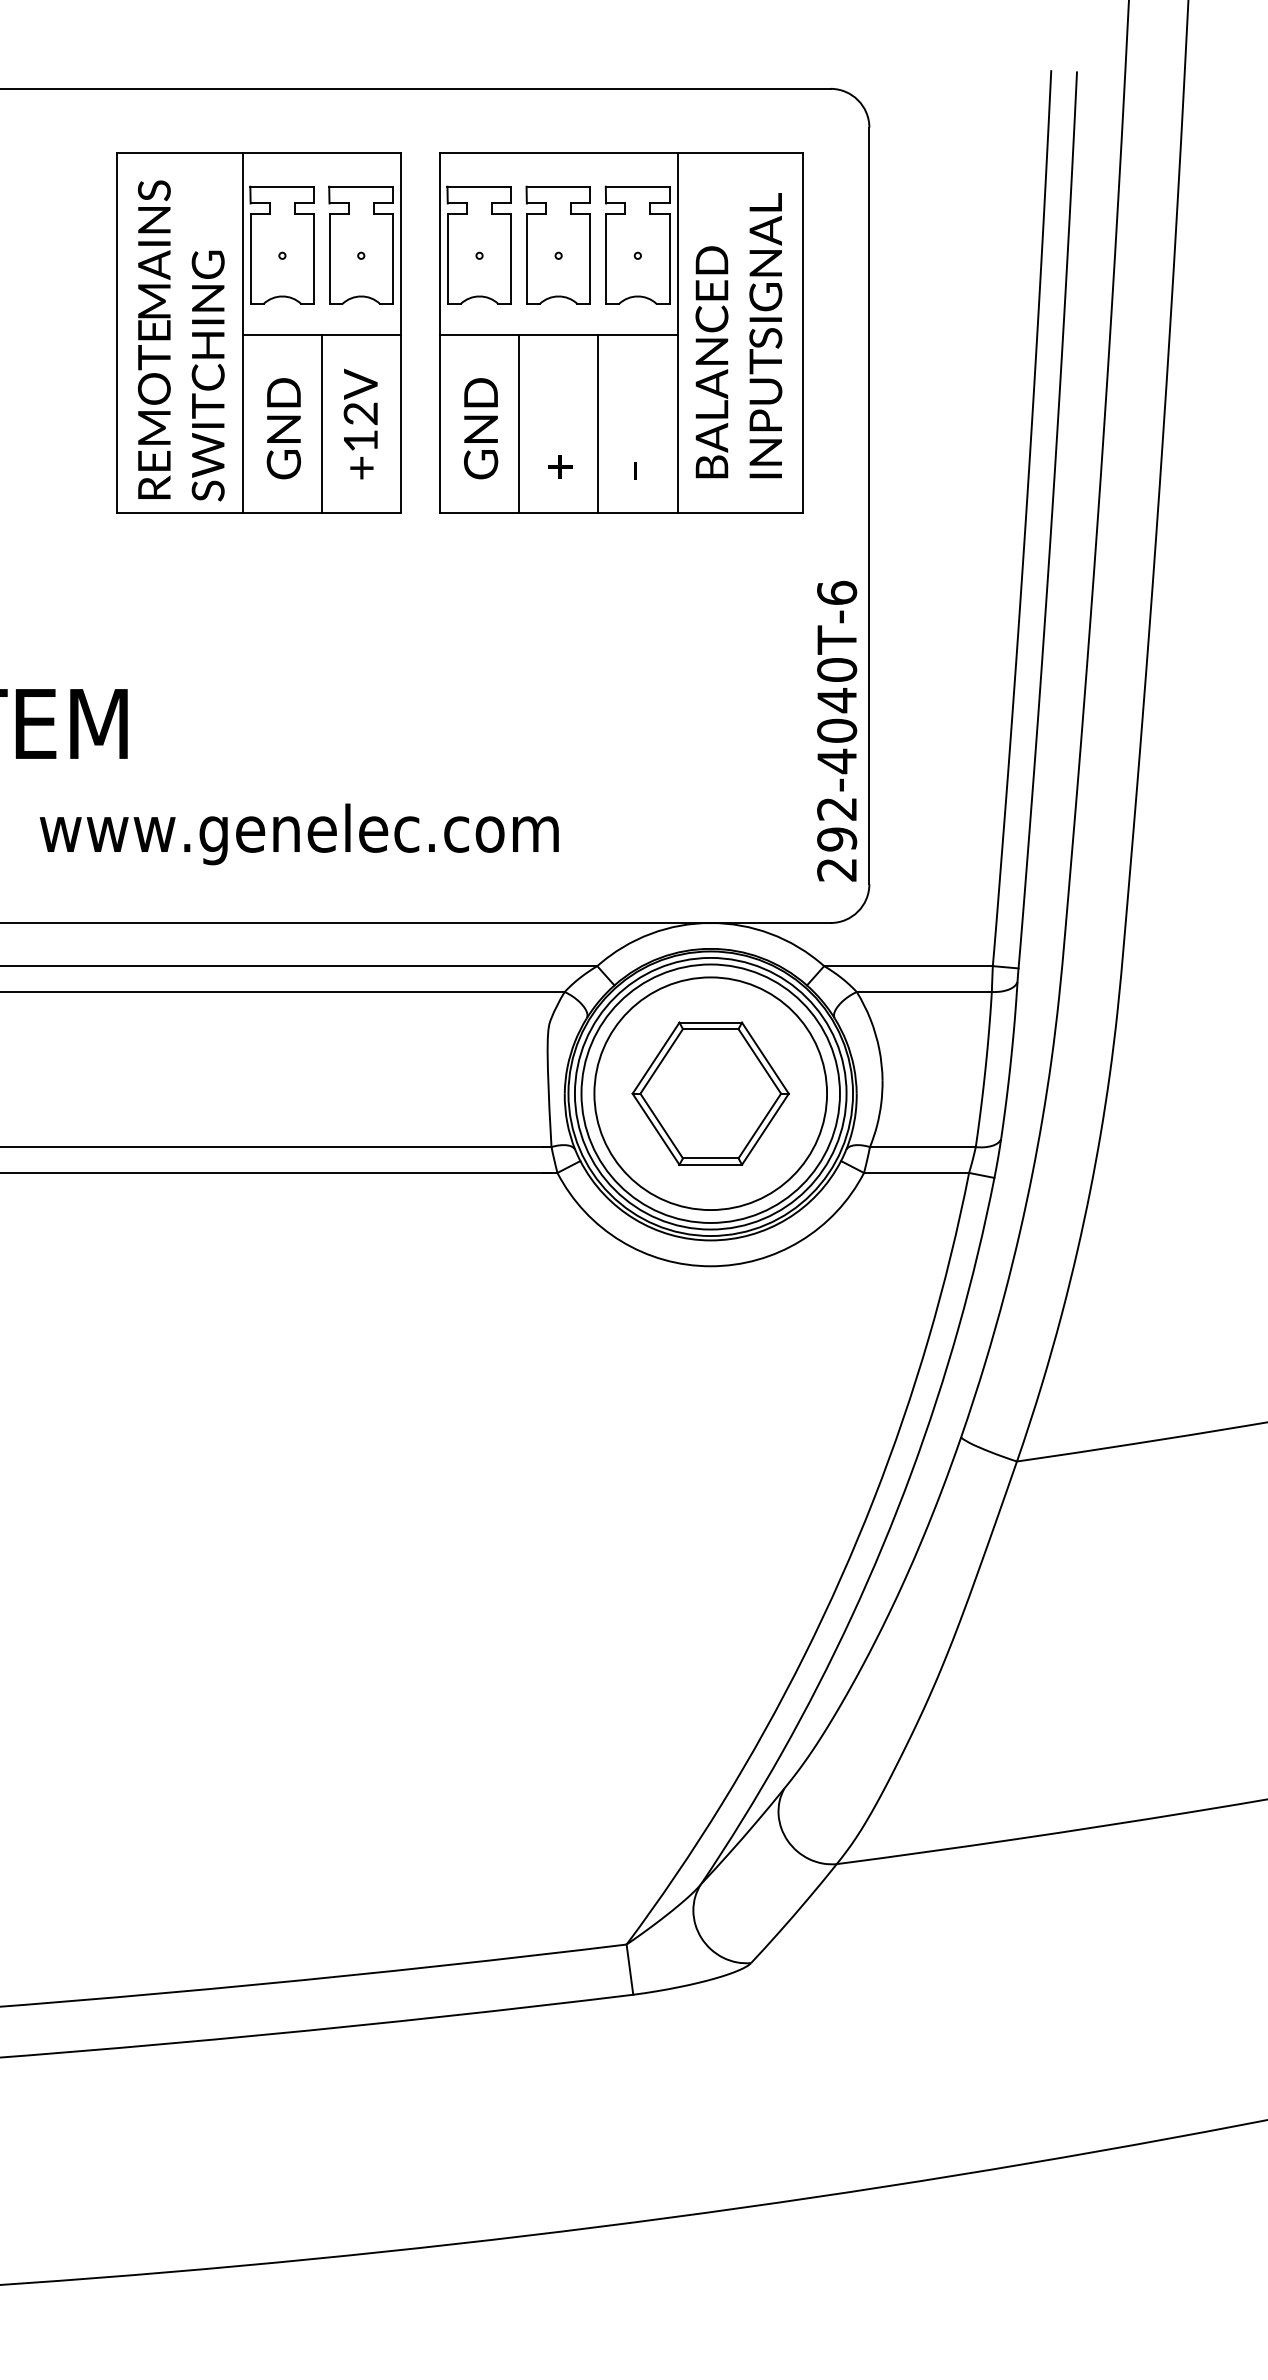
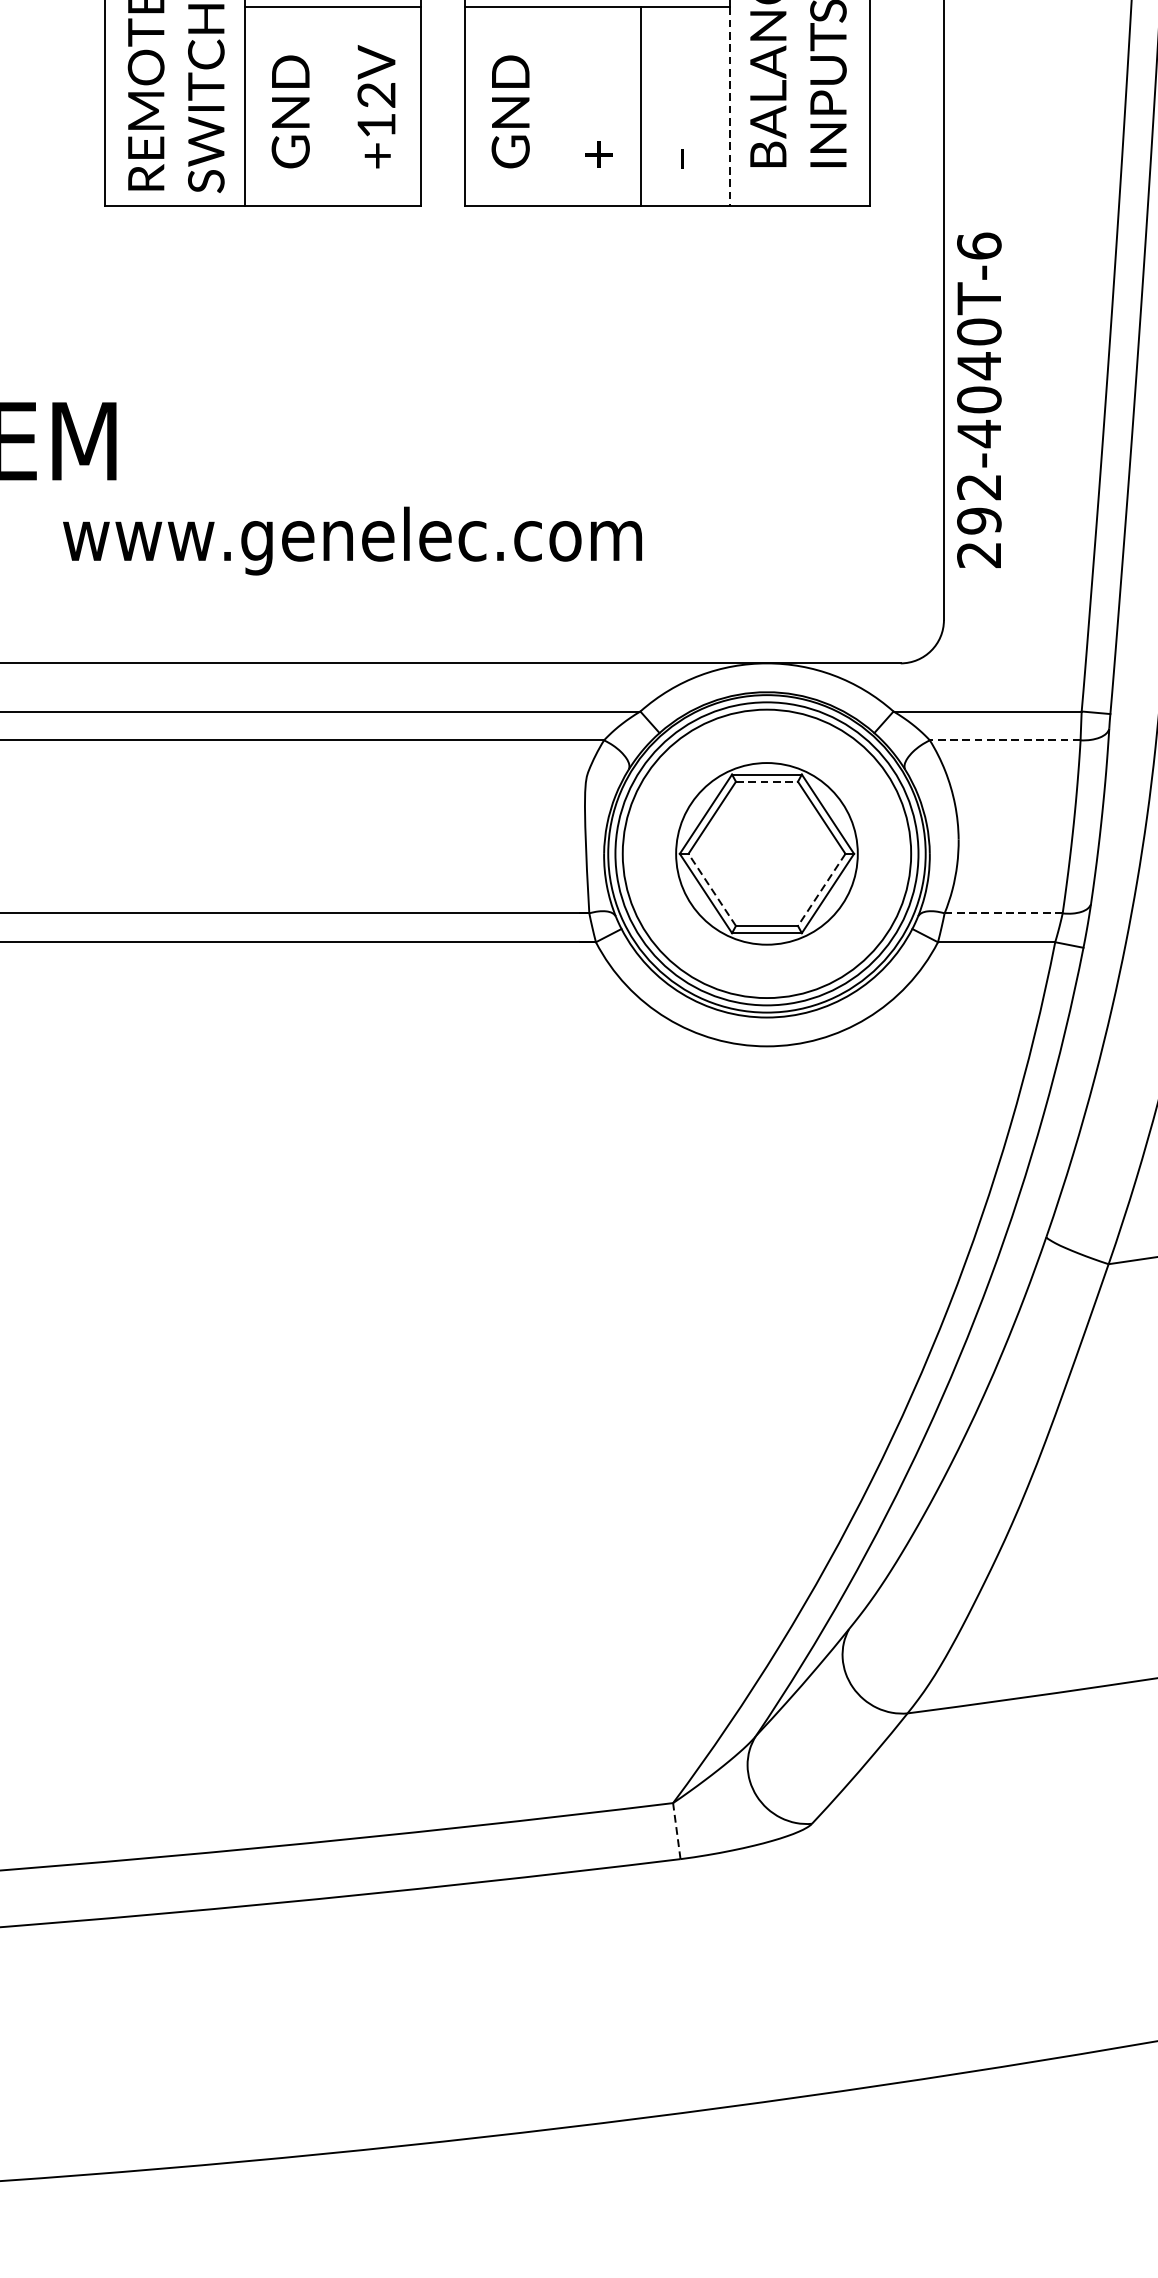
line: (321, 423) -> (332, 106), removed
line: (519, 423) -> (553, 106), removed
line: (677, 423) -> (729, 106), solid -> dashed
text: (837, 731) -> (979, 400), moved
text: (298, 834) -> (351, 541), moved
line: (924, 992) -> (1005, 740), solid -> dashed
line: (710, 1029) -> (766, 782), solid -> dashed
circle: (710, 1093) -> (766, 853), size x0.7
line: (661, 1126) -> (712, 890), solid -> dashed
line: (759, 1126) -> (821, 890), solid -> dashed
line: (922, 1147) -> (1003, 913), solid -> dashed
line: (629, 1969) -> (676, 1830), solid -> dashed

